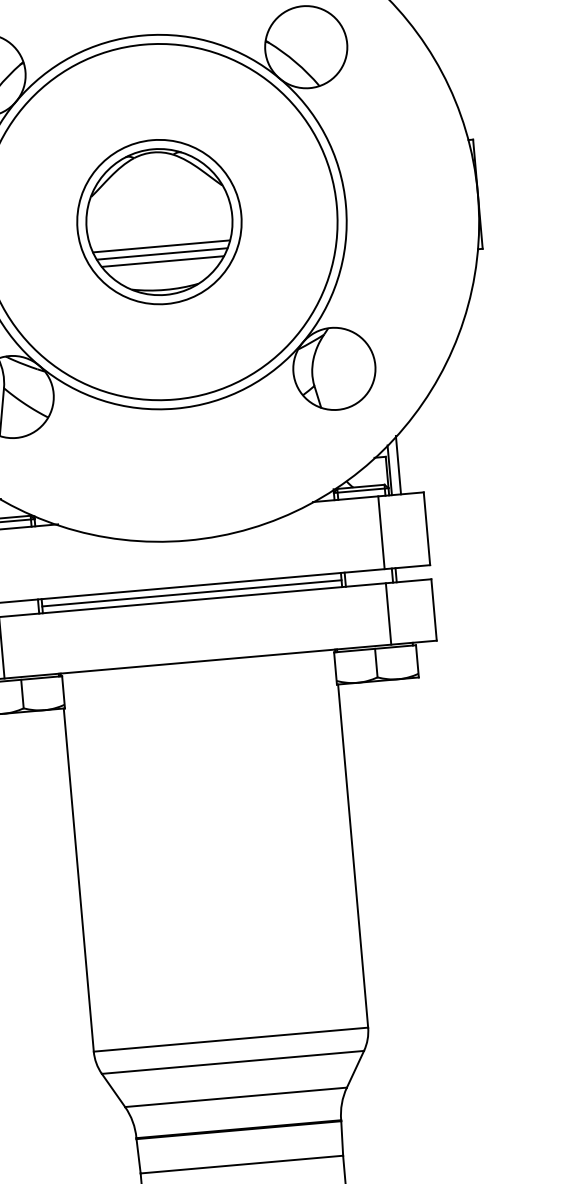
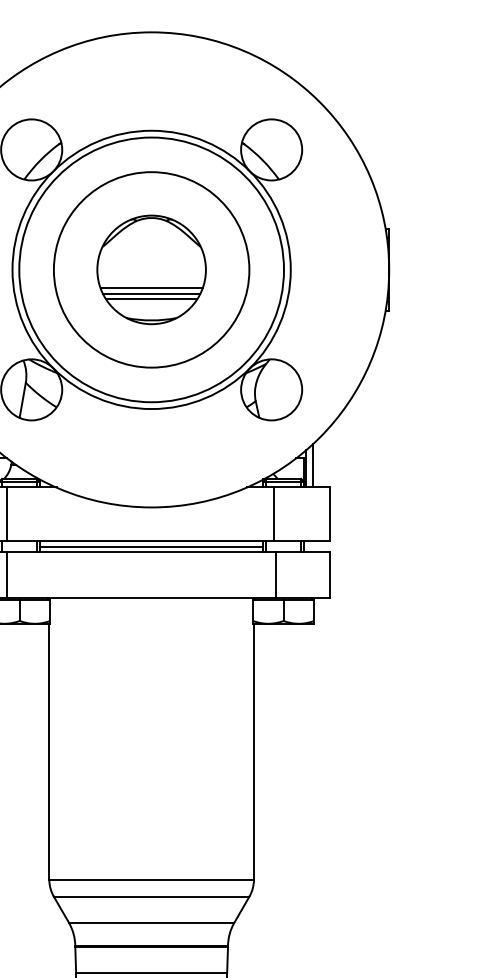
circle: (159, 221) -> (151, 269), size x1.6
line: (380, 533) -> (273, 514), moved
line: (388, 613) -> (275, 574), moved

